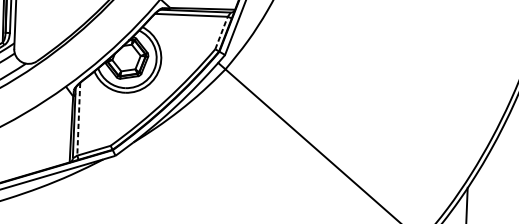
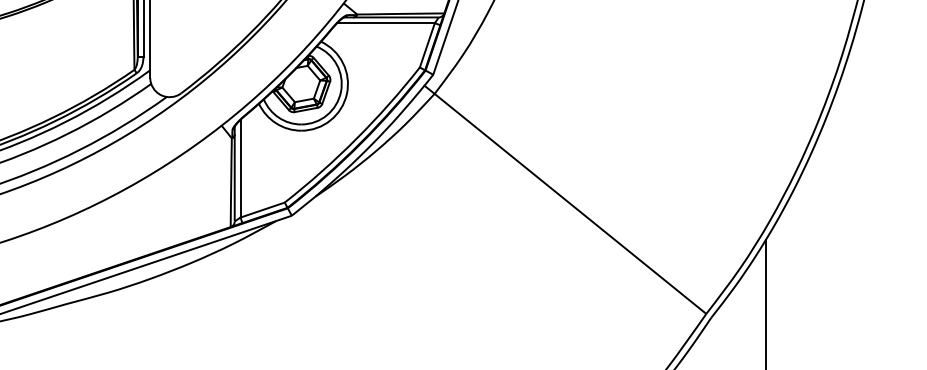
line: (221, 32) -> (427, 44), dashed -> solid
line: (78, 119) -> (240, 168), dashed -> solid

